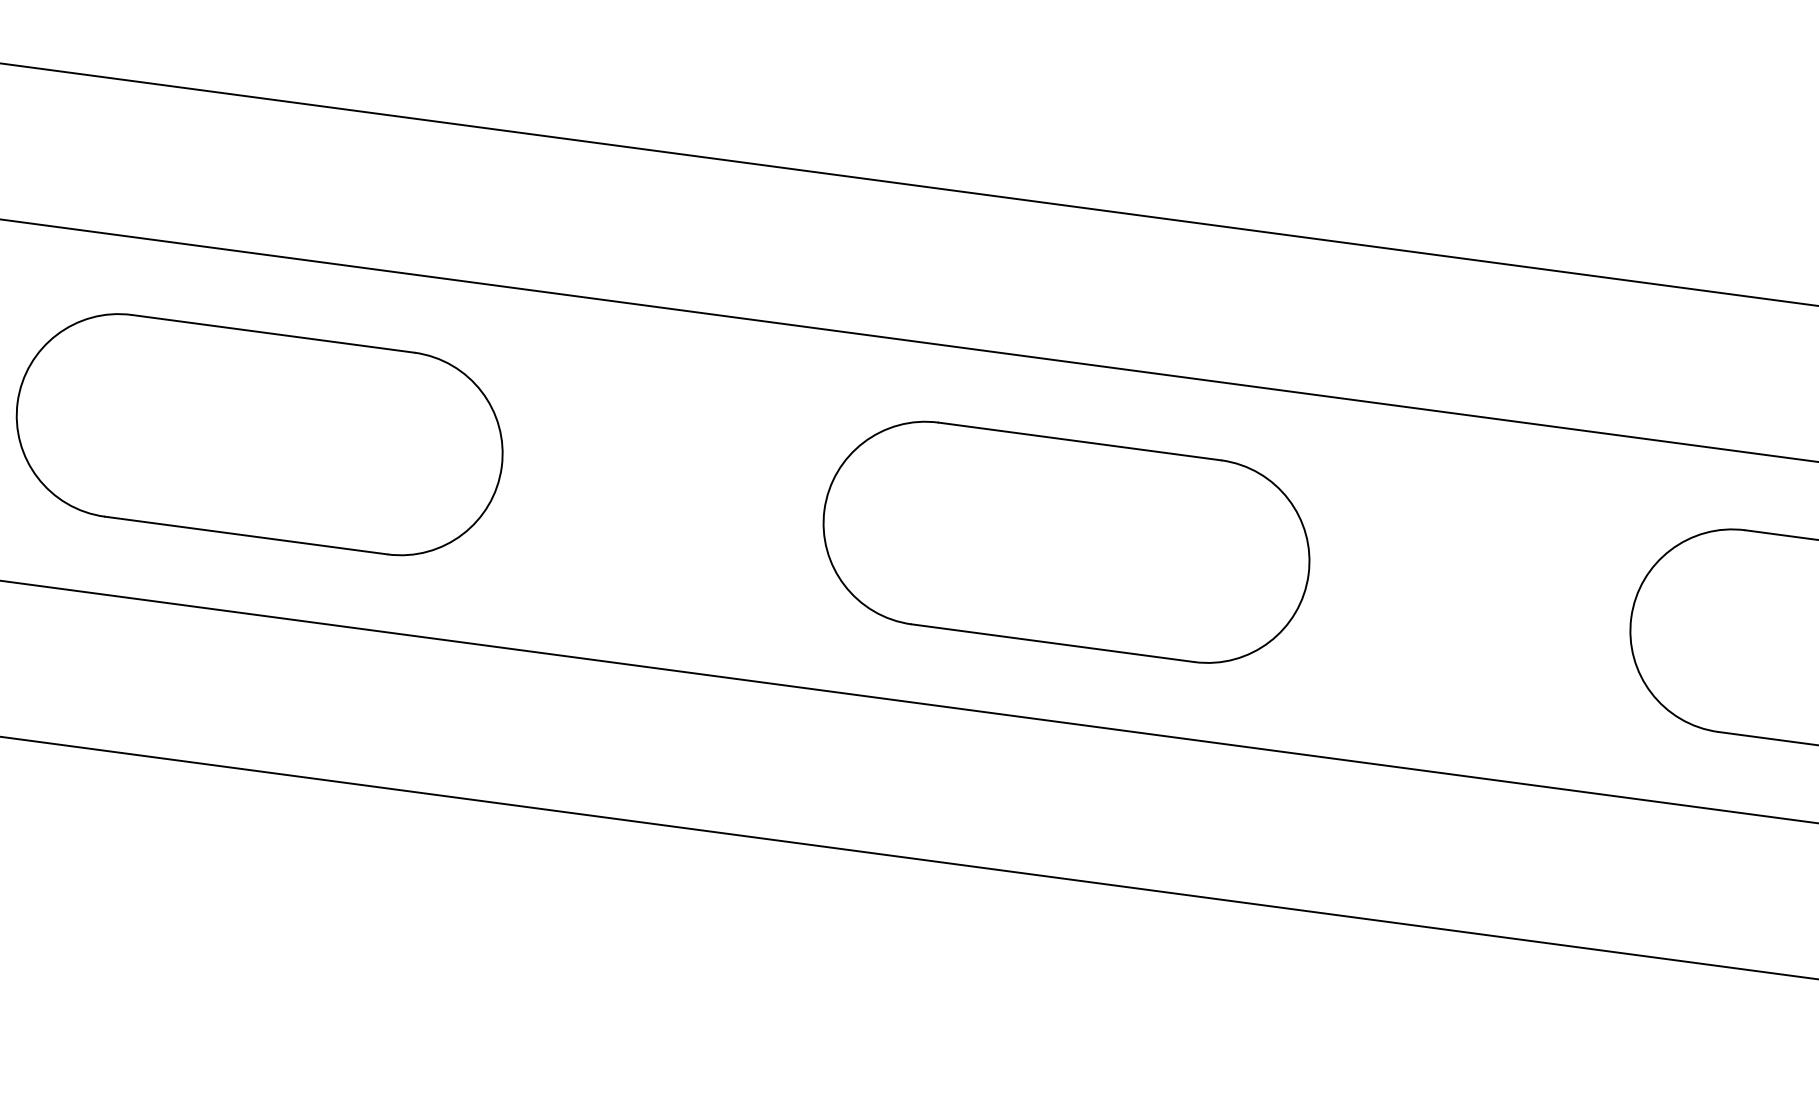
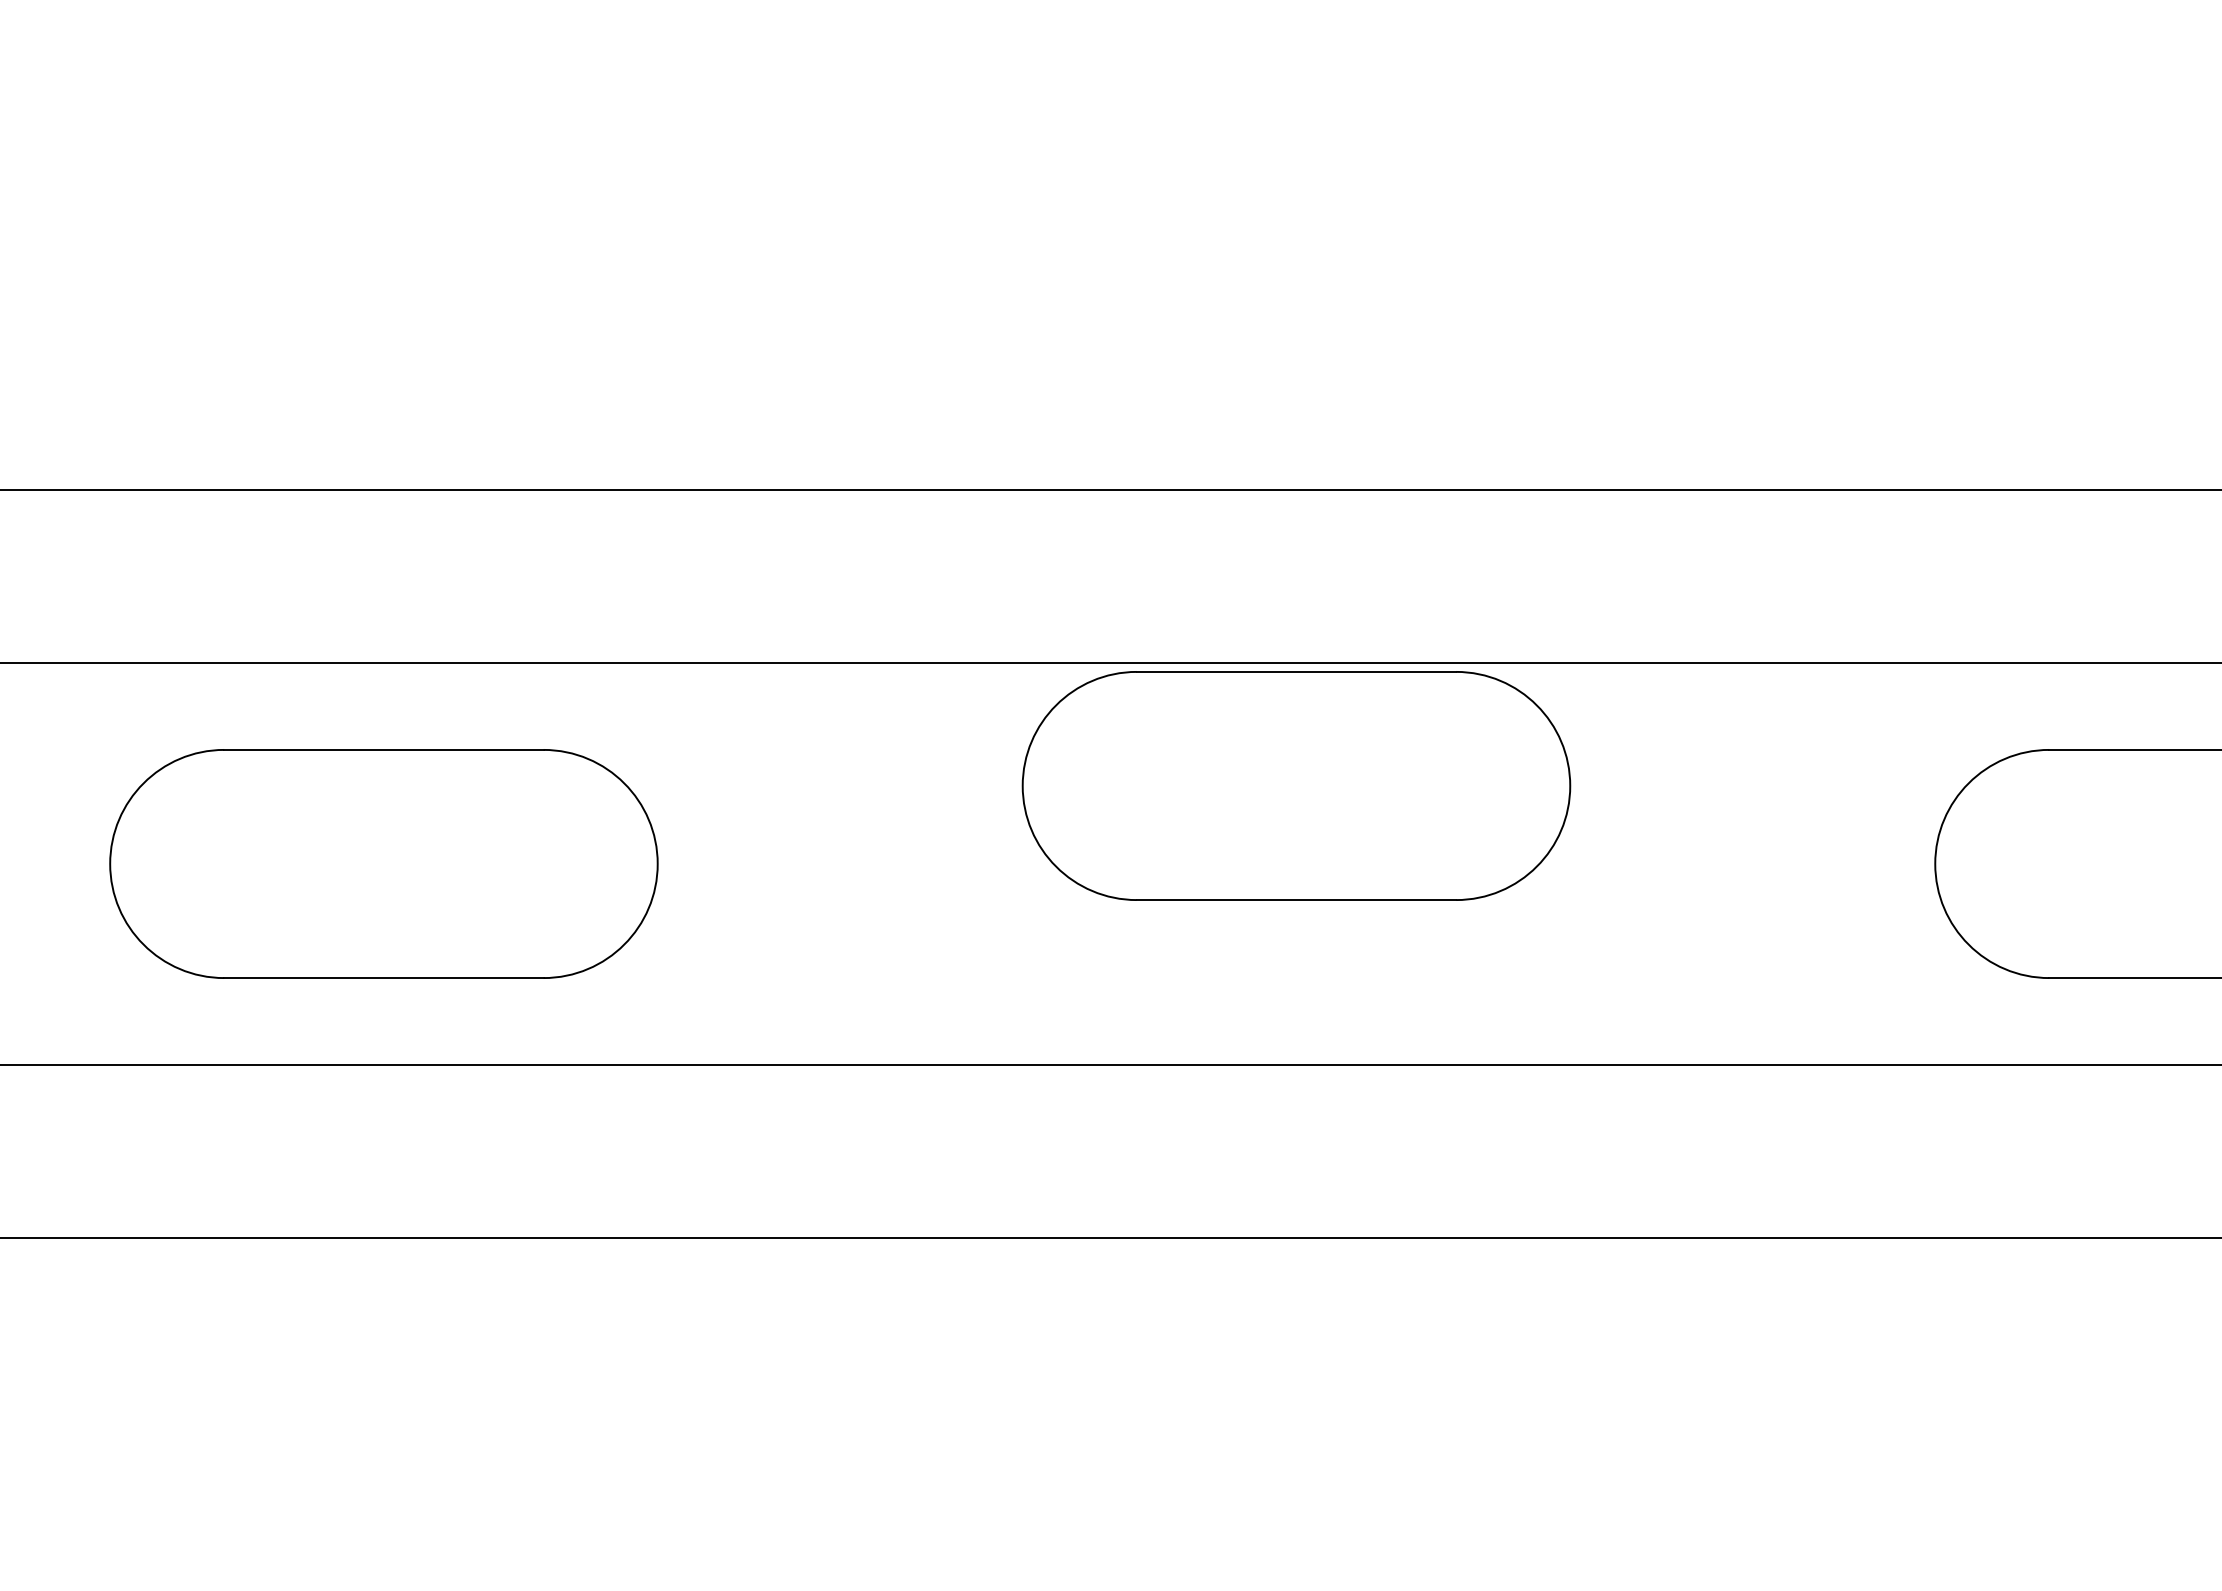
part: (1066, 541) -> (1296, 785), moved

